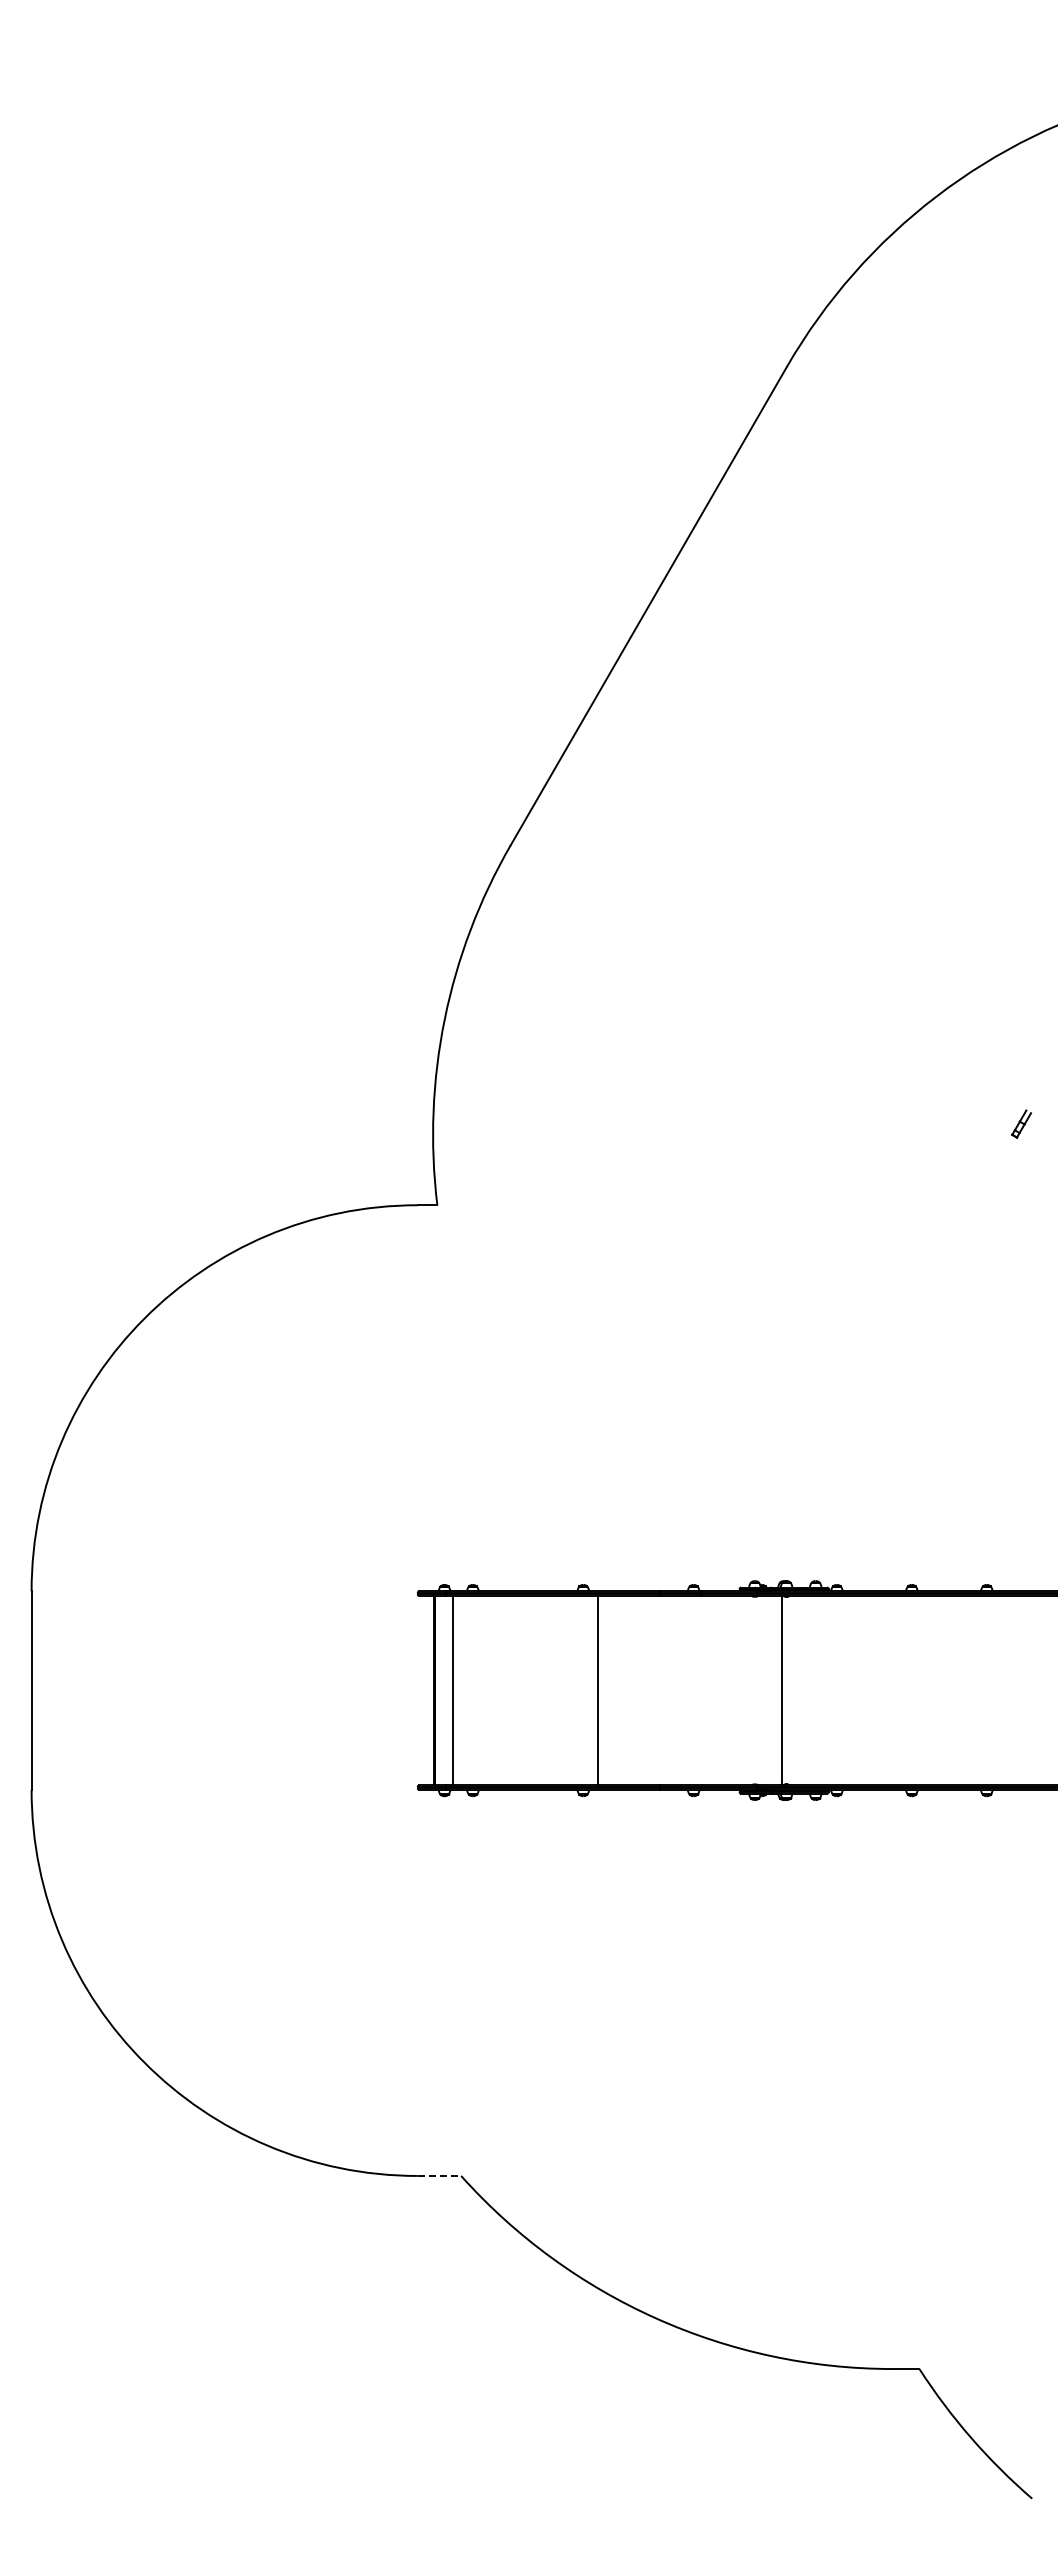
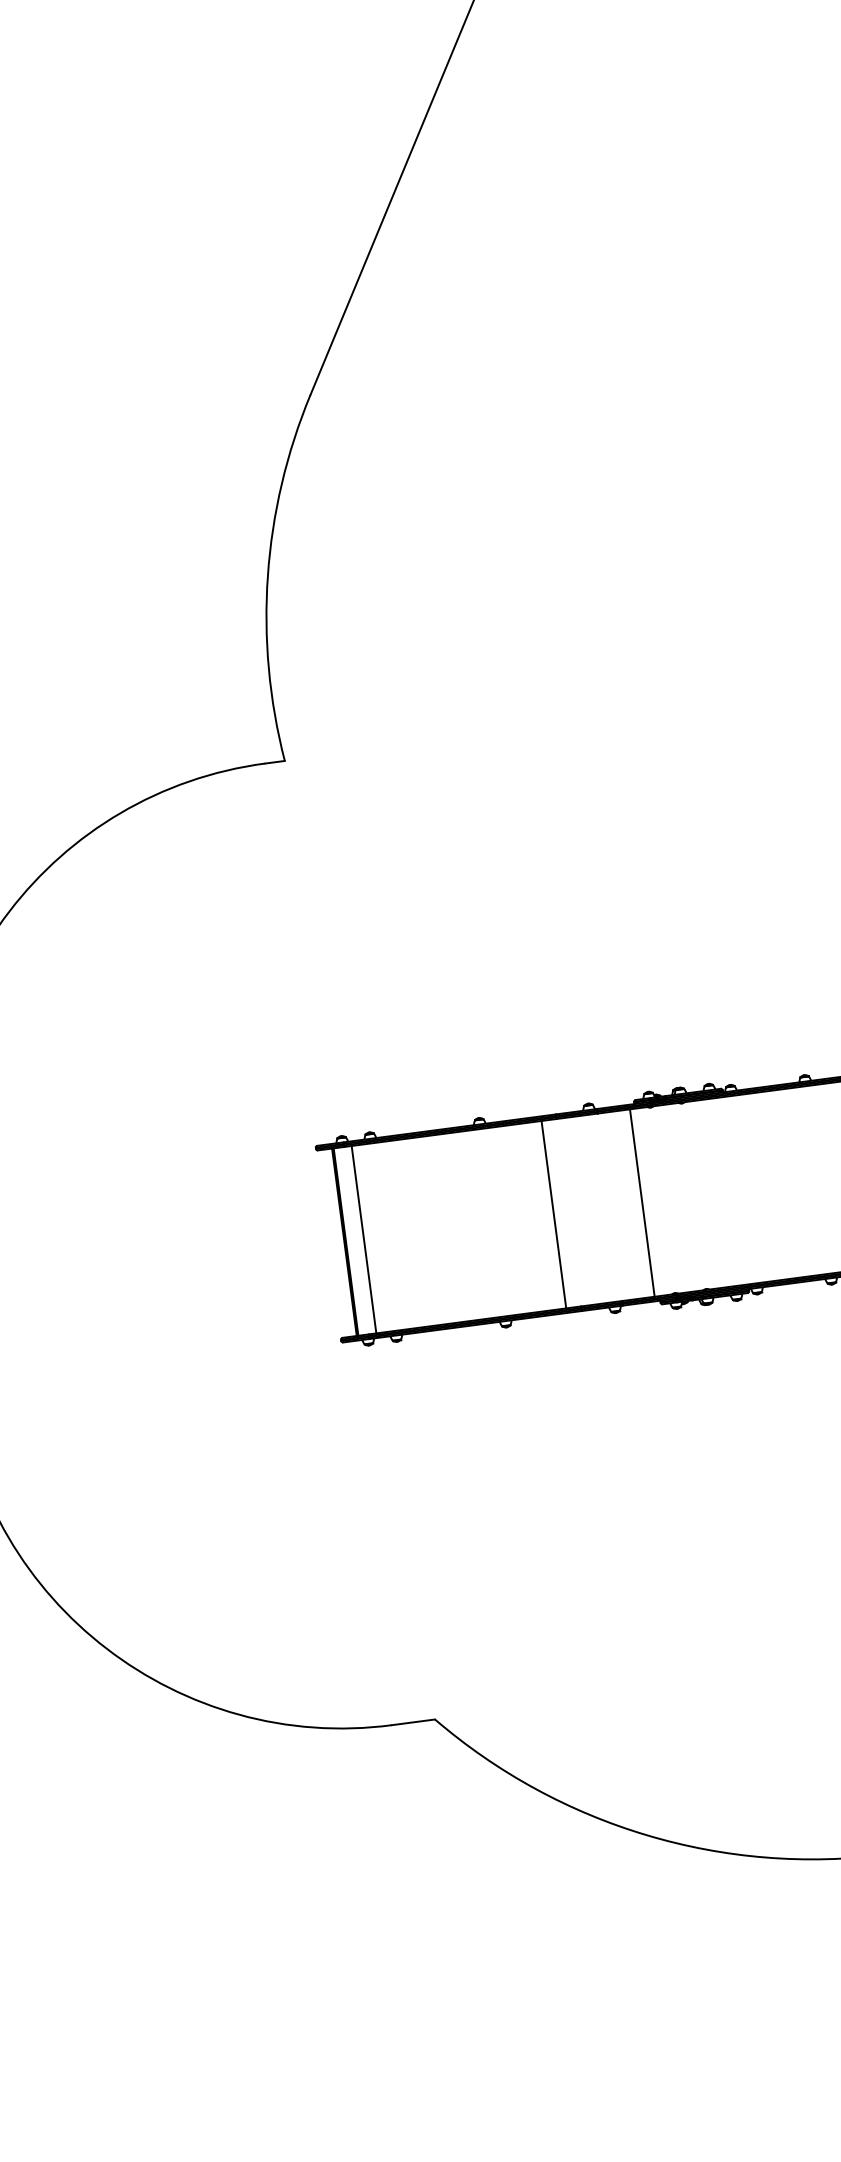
line: (598, 1690) -> (554, 1214), moved
line: (782, 1690) -> (642, 1202), moved
line: (439, 2175) -> (413, 1721), dashed -> solid

